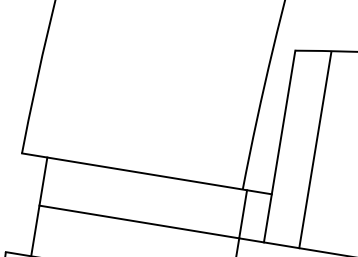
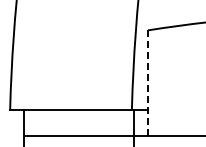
line: (278, 146) -> (147, 83), solid -> dashed
line: (315, 149) -> (167, 81), removed

